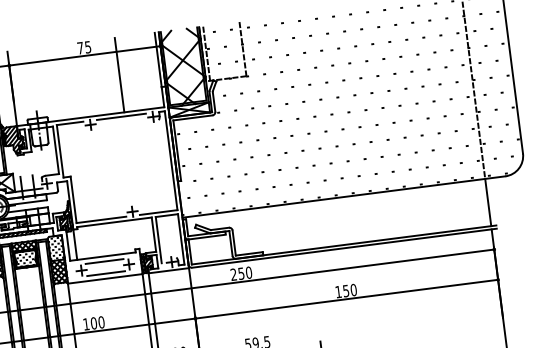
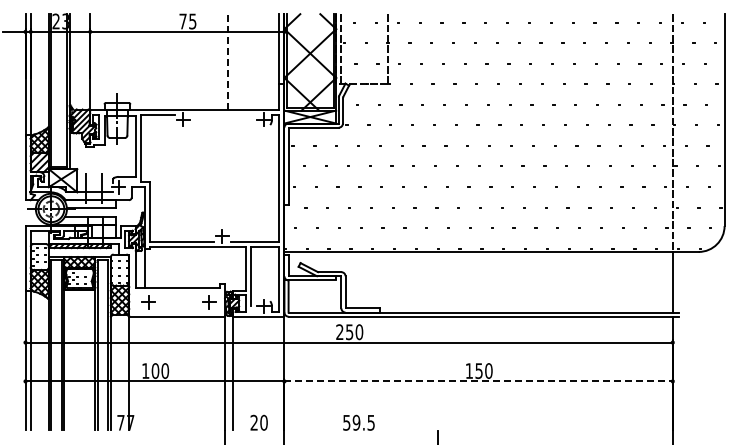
line: (119, 74) -> (228, 61), solid -> dashed
line: (121, 116) -> (223, 114), removed
line: (104, 261) -> (178, 294), removed
line: (105, 273) -> (178, 310), removed
line: (347, 299) -> (479, 381), solid -> dashed

